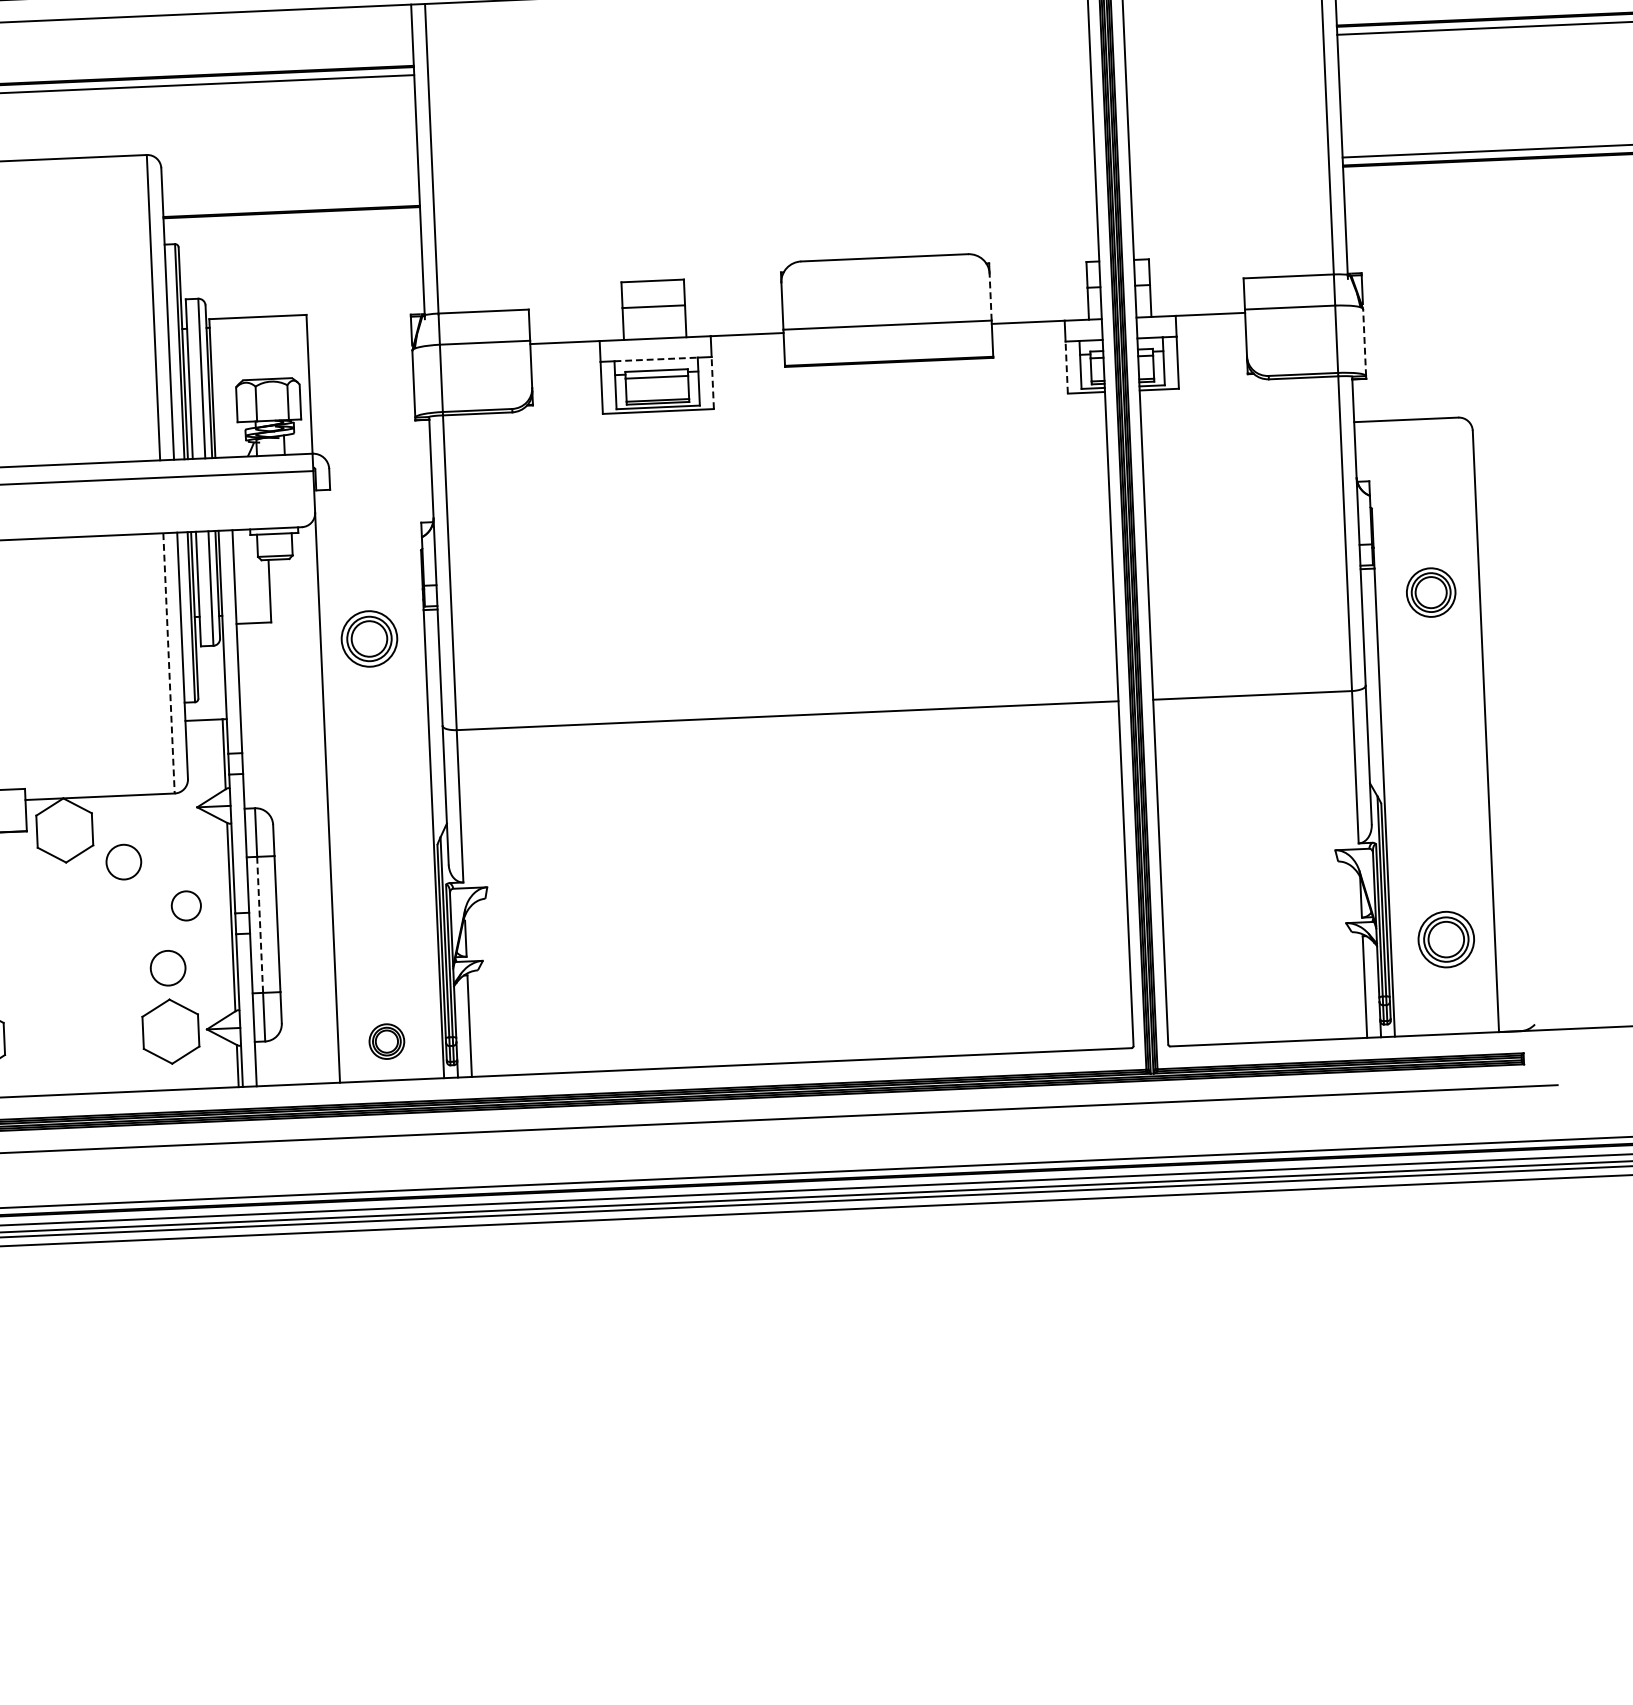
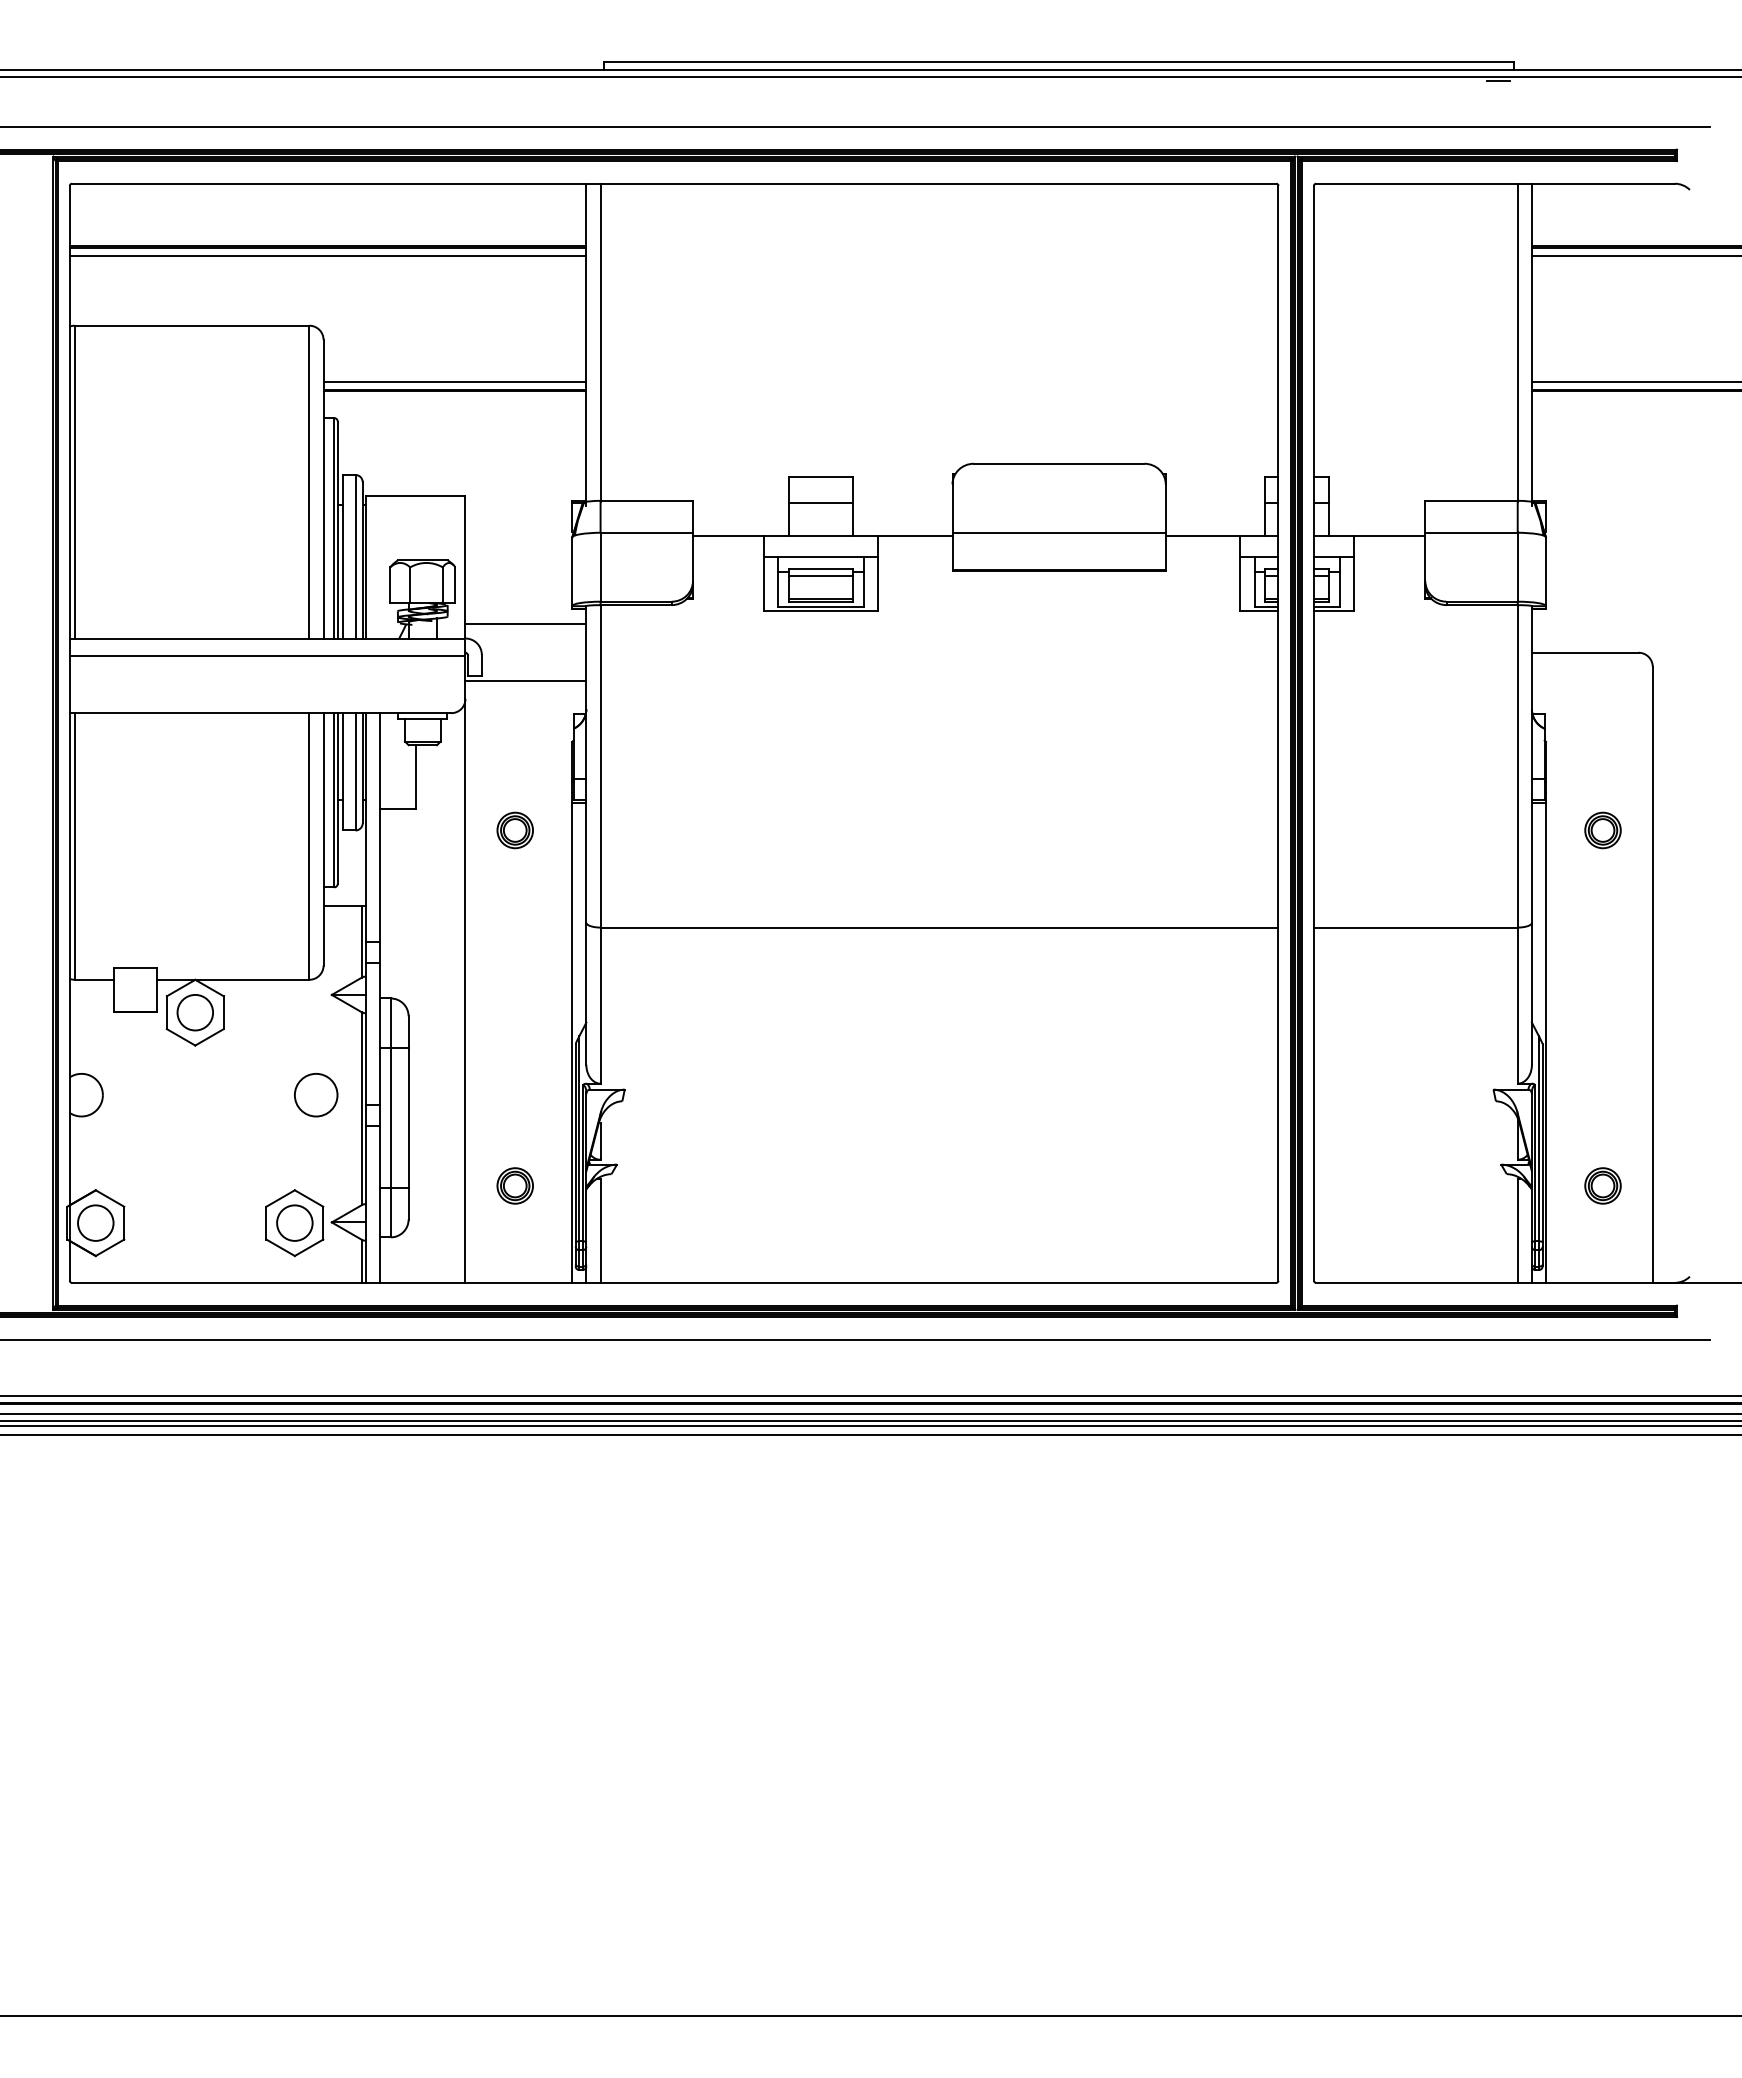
line: (290, 203) -> (454, 381), added
line: (990, 296) -> (1165, 508), dashed -> solid
line: (1364, 342) -> (1546, 571), dashed -> solid
line: (655, 359) -> (820, 557), dashed -> solid
line: (1066, 367) -> (1240, 584), dashed -> solid
line: (712, 383) -> (877, 584), dashed -> solid
line: (370, 437) -> (525, 624), added
line: (372, 493) -> (525, 681), added
part: (1430, 592) -> (1602, 830), size x0.71
part: (368, 639) -> (514, 830), size x0.62
line: (169, 663) -> (309, 846), dashed -> solid
circle: (123, 861) -> (194, 1012), moved
circle: (186, 906) -> (316, 1095), size x1.43
line: (259, 924) -> (390, 1117), dashed -> solid
part: (1445, 939) -> (1602, 1185), size x0.62
circle: (167, 967) -> (294, 1222), moved
part: (386, 1041) -> (514, 1185), moved

